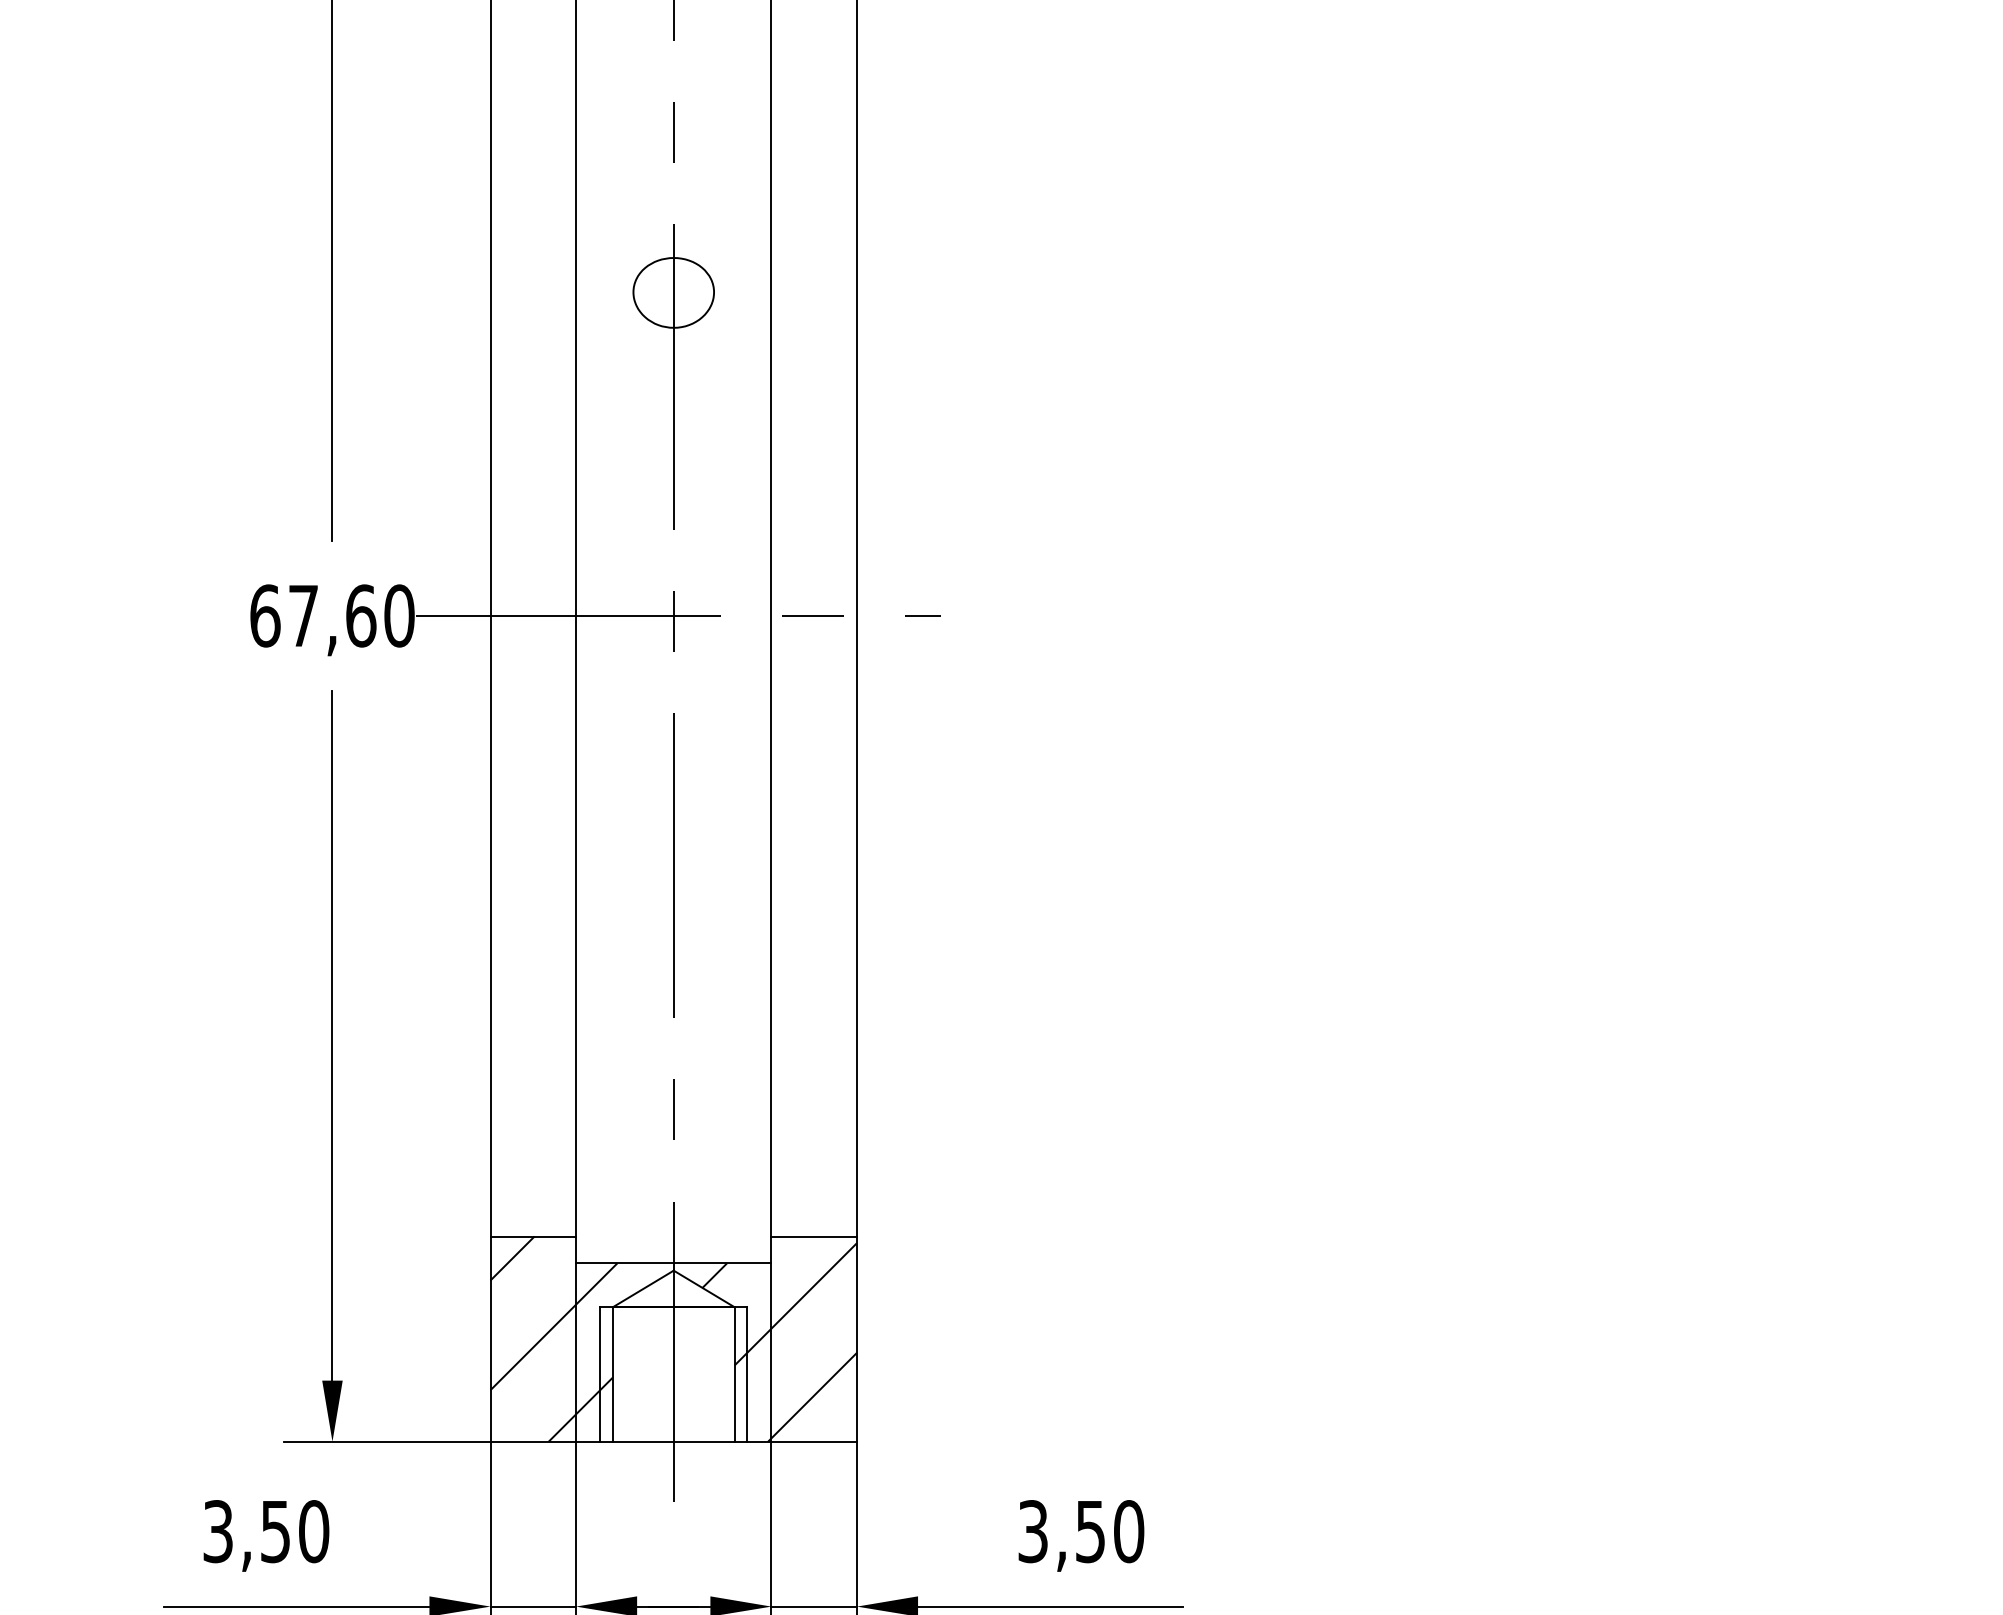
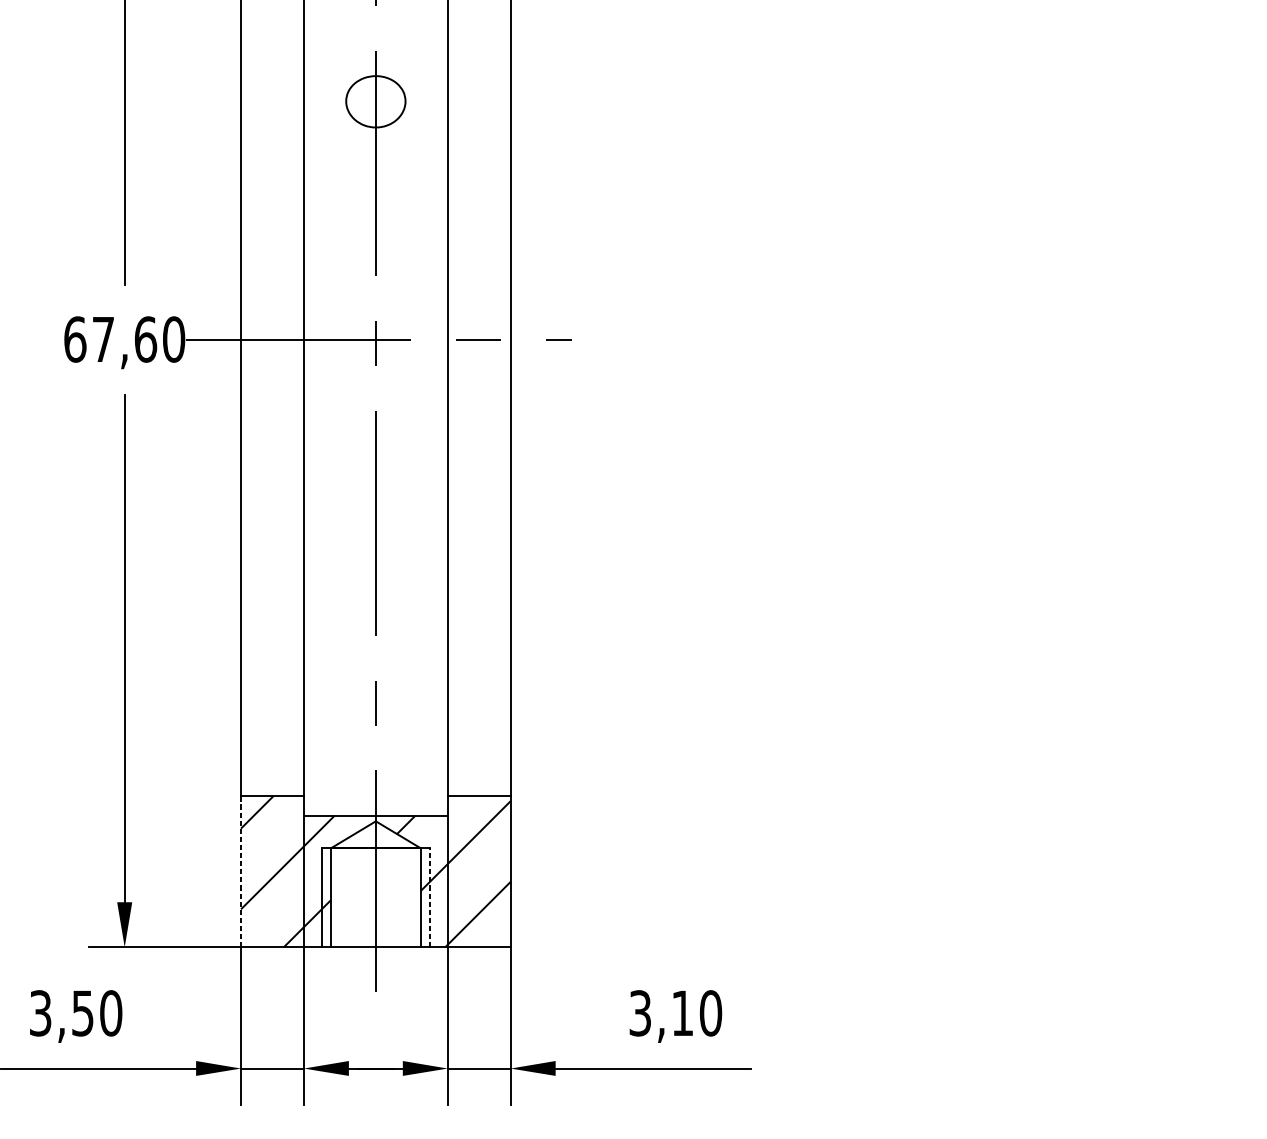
line: (490, 1339) -> (241, 871), solid -> dashed
line: (747, 1374) -> (430, 897), solid -> dashed
text: (1090, 1532) -> (682, 1014), 3,50 -> 3,10

